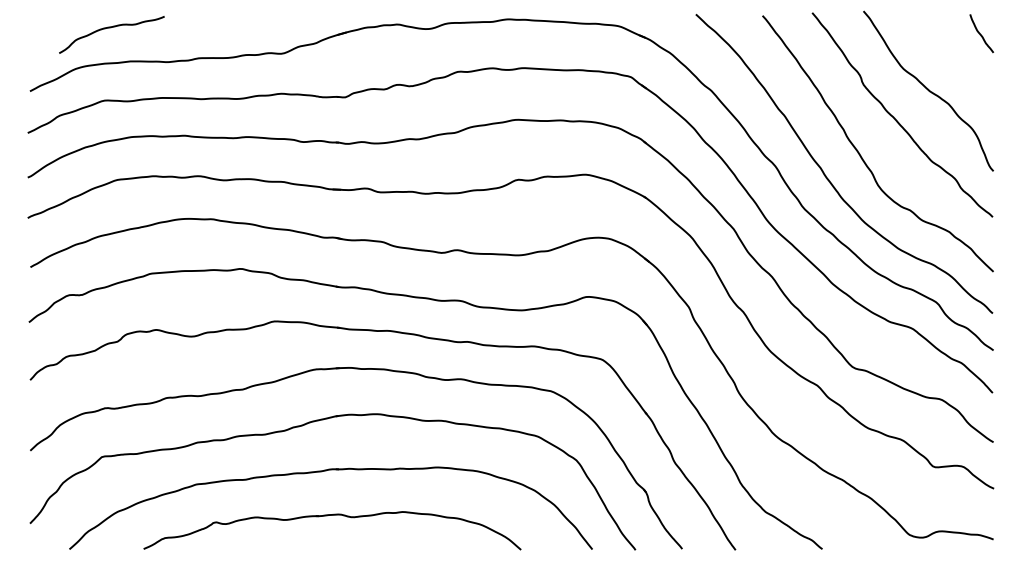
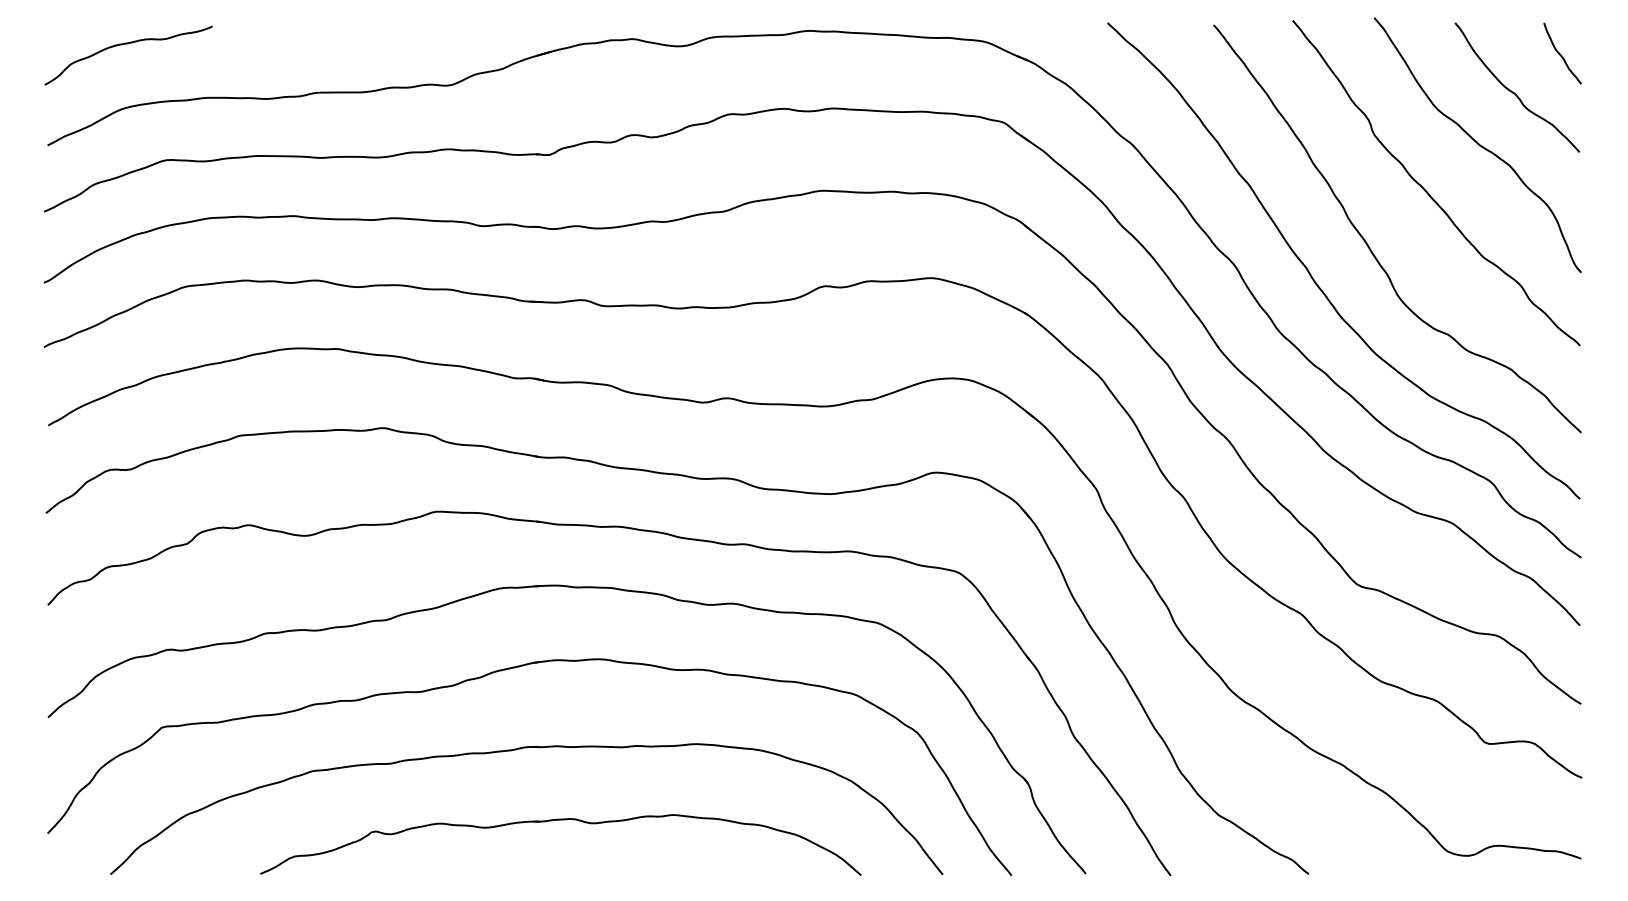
curve: (110, 28) -> (126, 45), moved
curve: (950, 56) -> (1512, 89), added
part: (327, 516) -> (552, 822), moved

